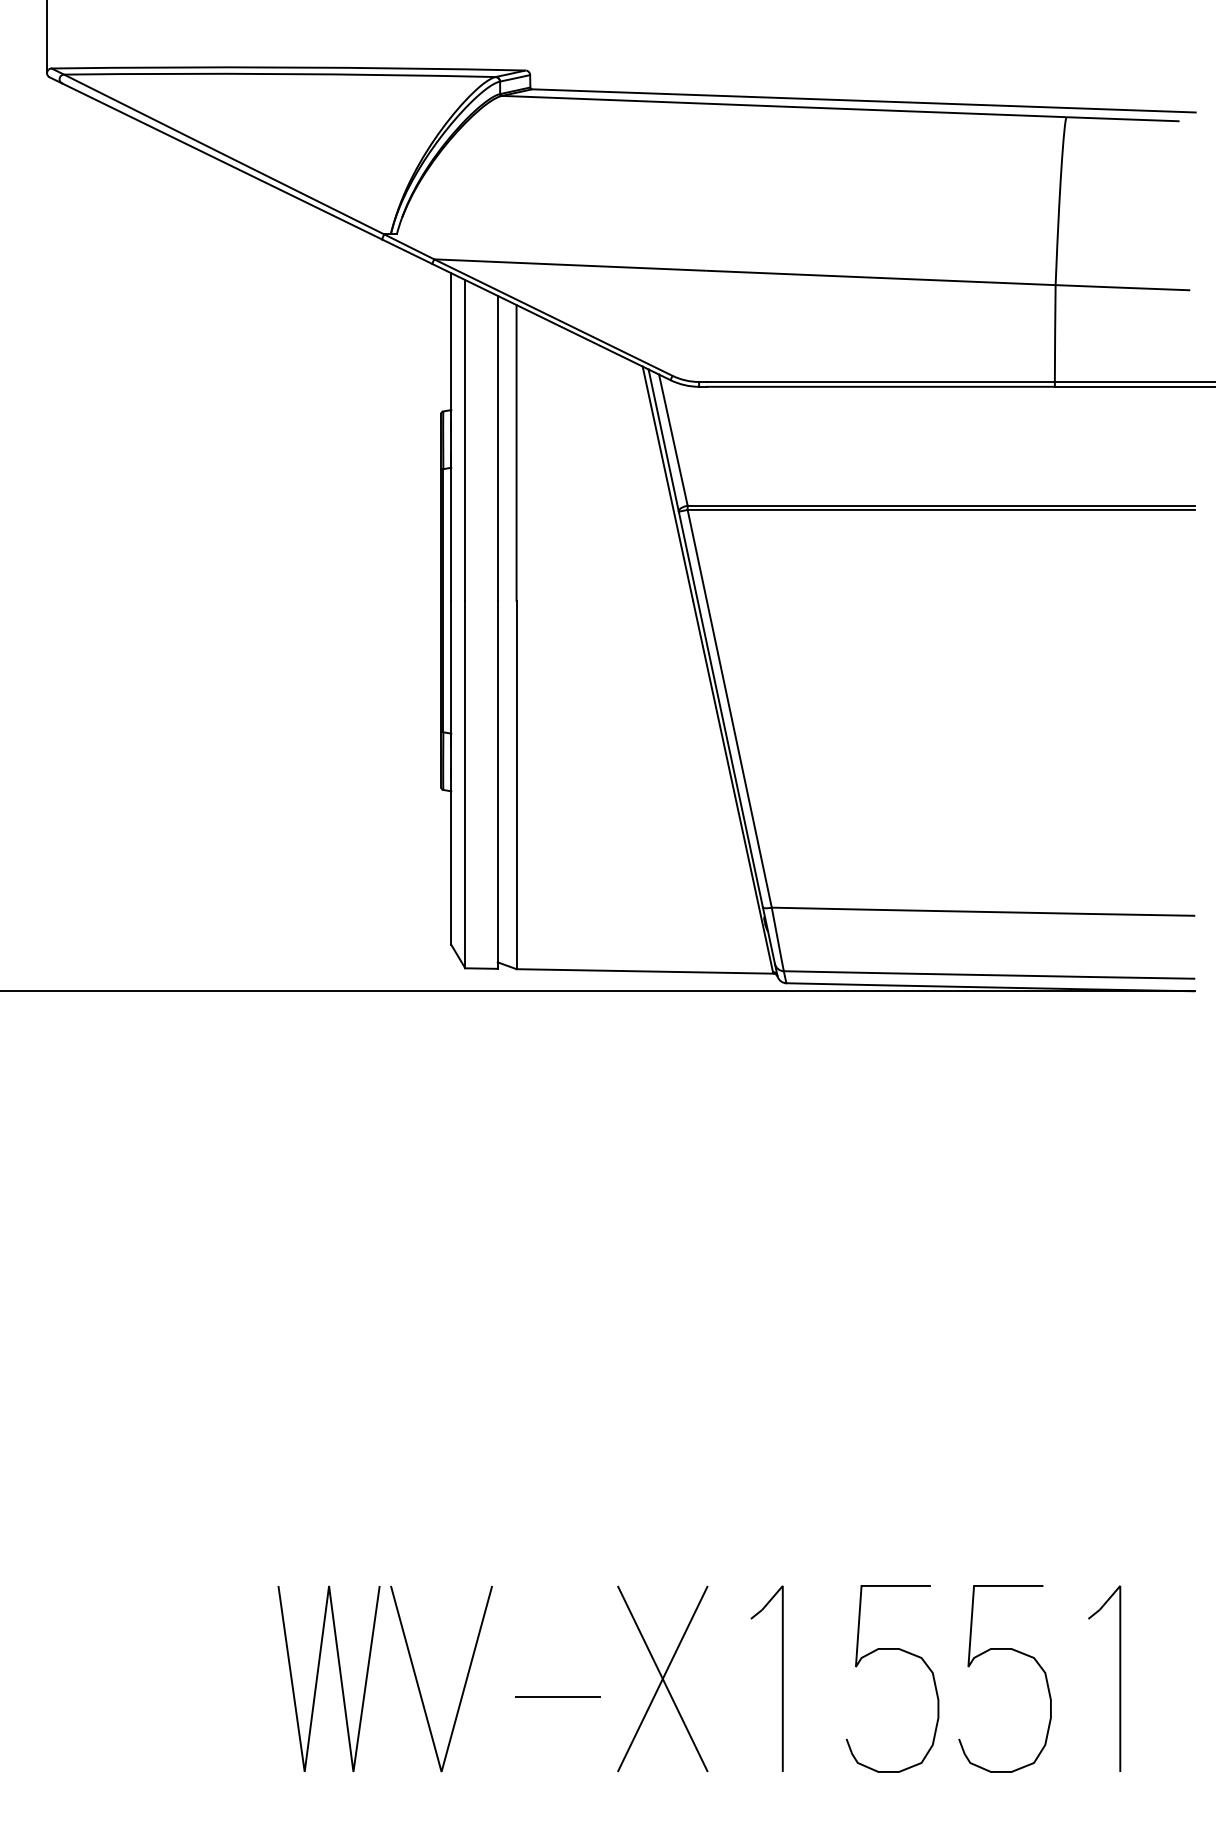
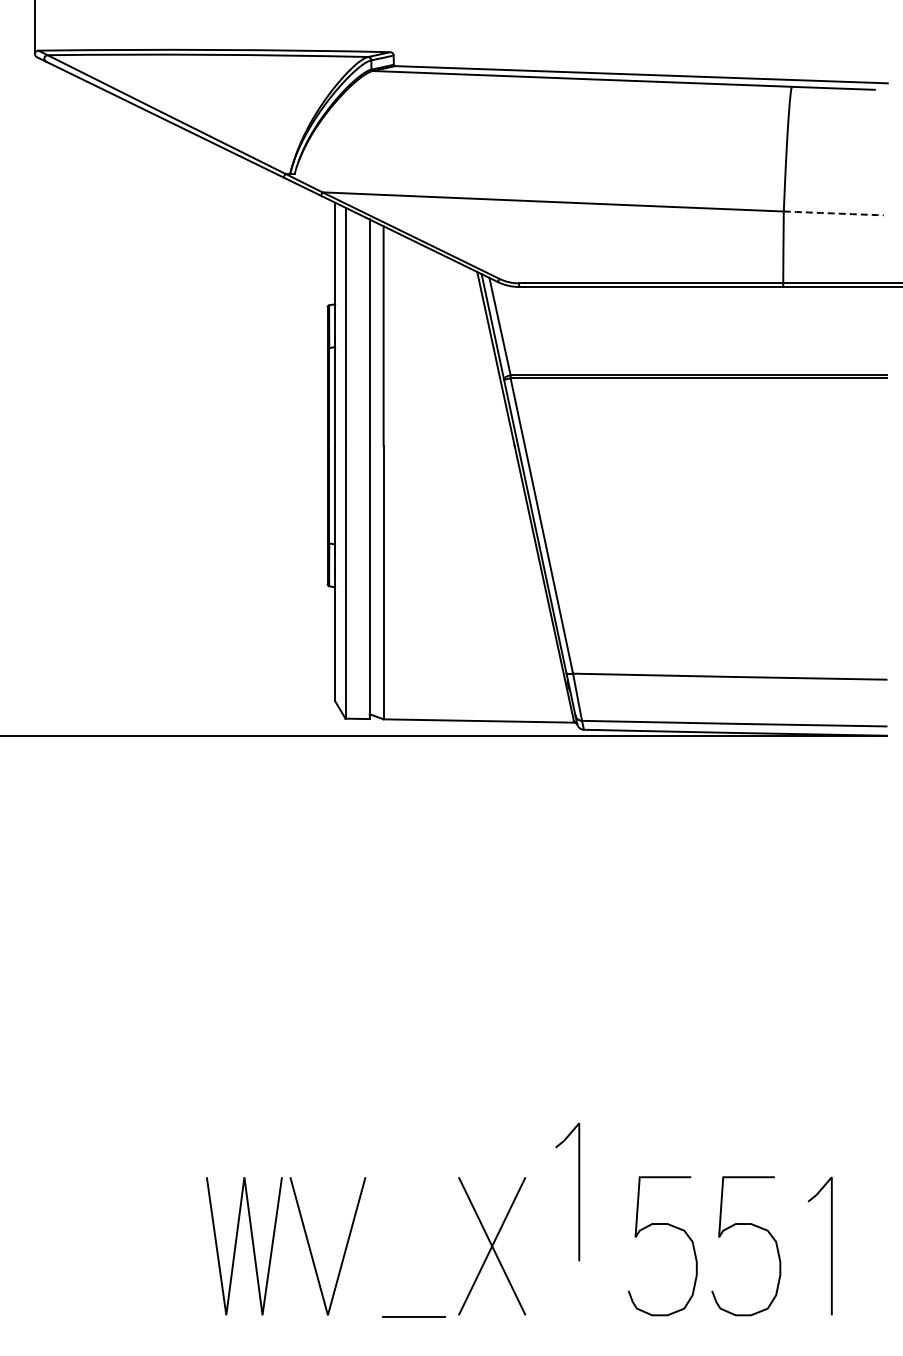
arc: (1122, 287) -> (833, 213), solid -> dashed
part: (781, 1677) -> (578, 1191), moved
line: (556, 1696) -> (413, 1316), moved

